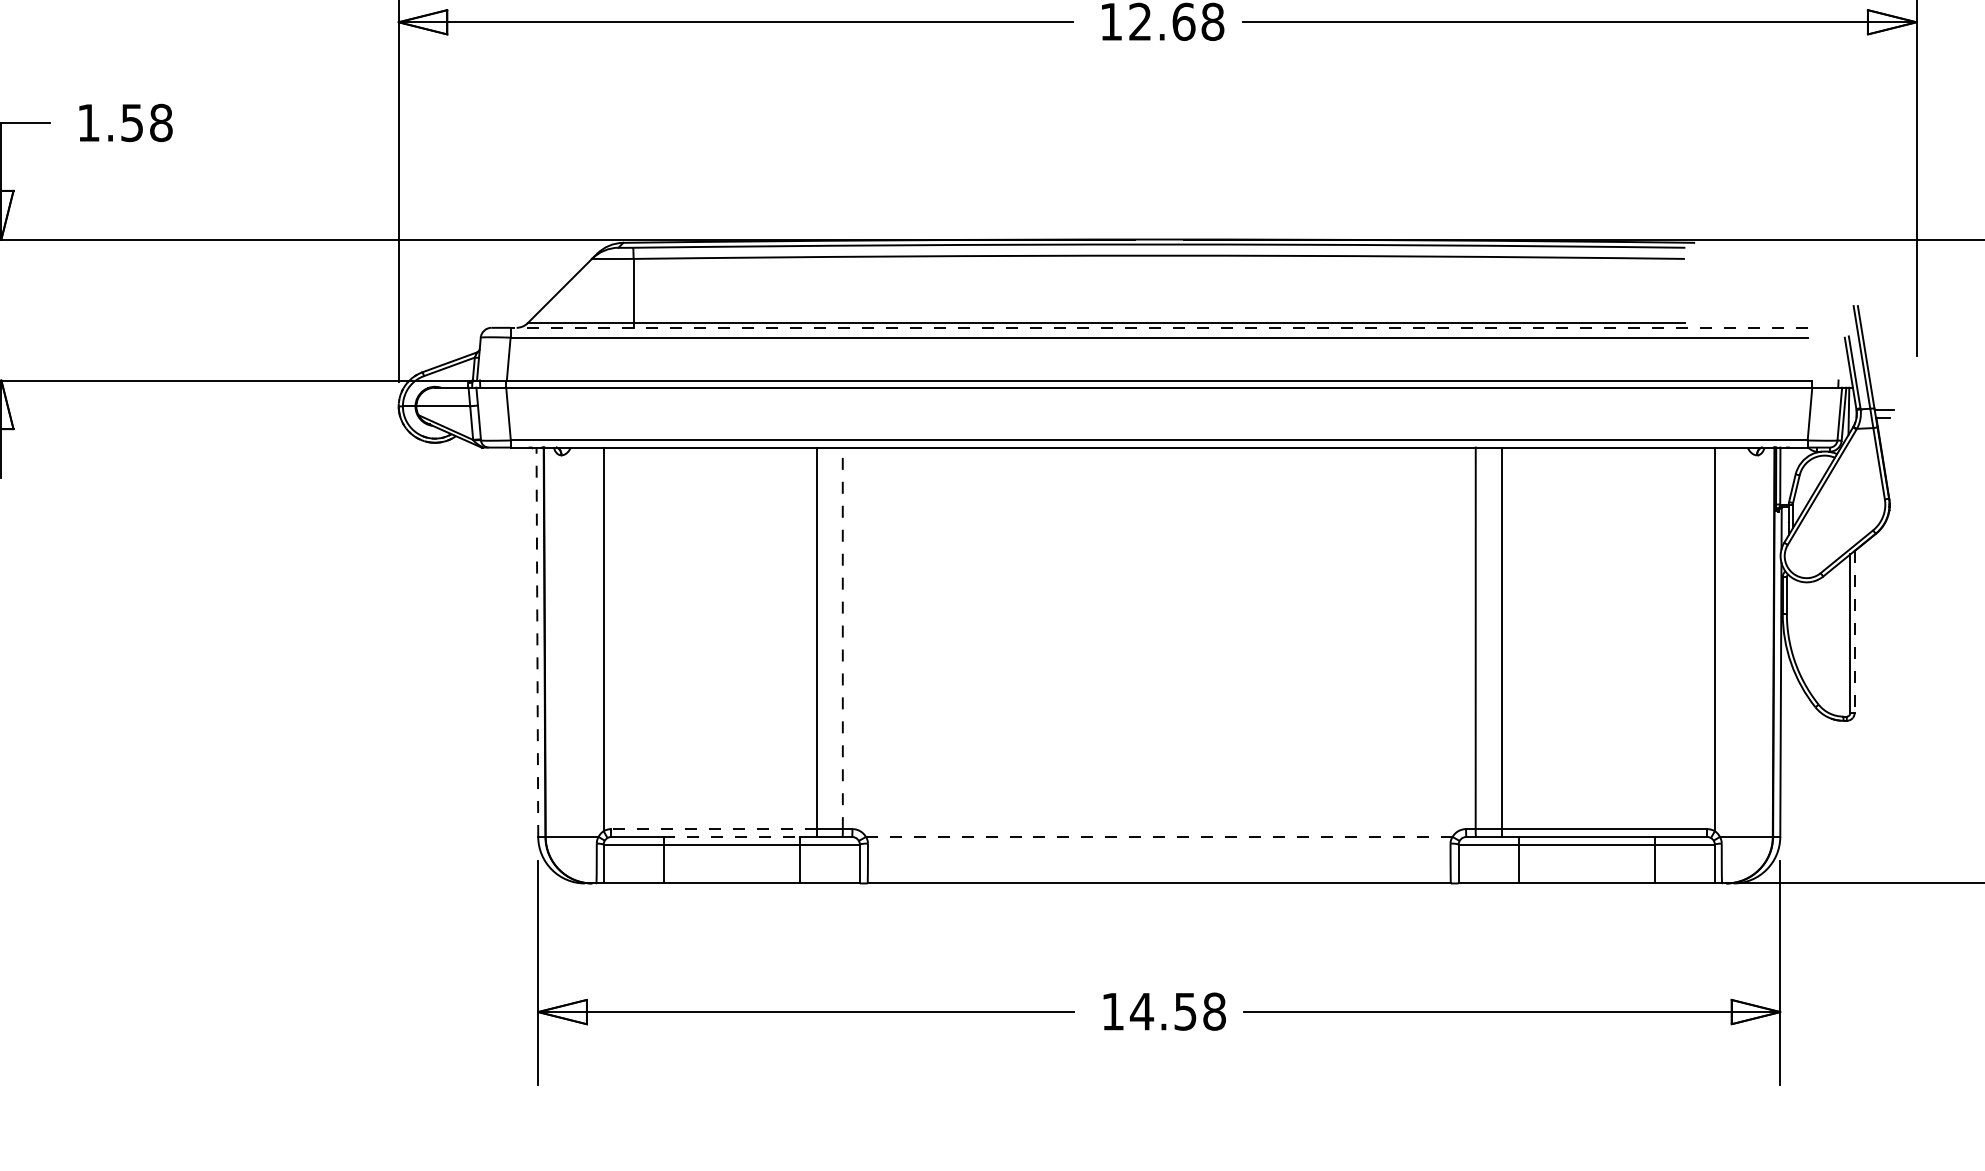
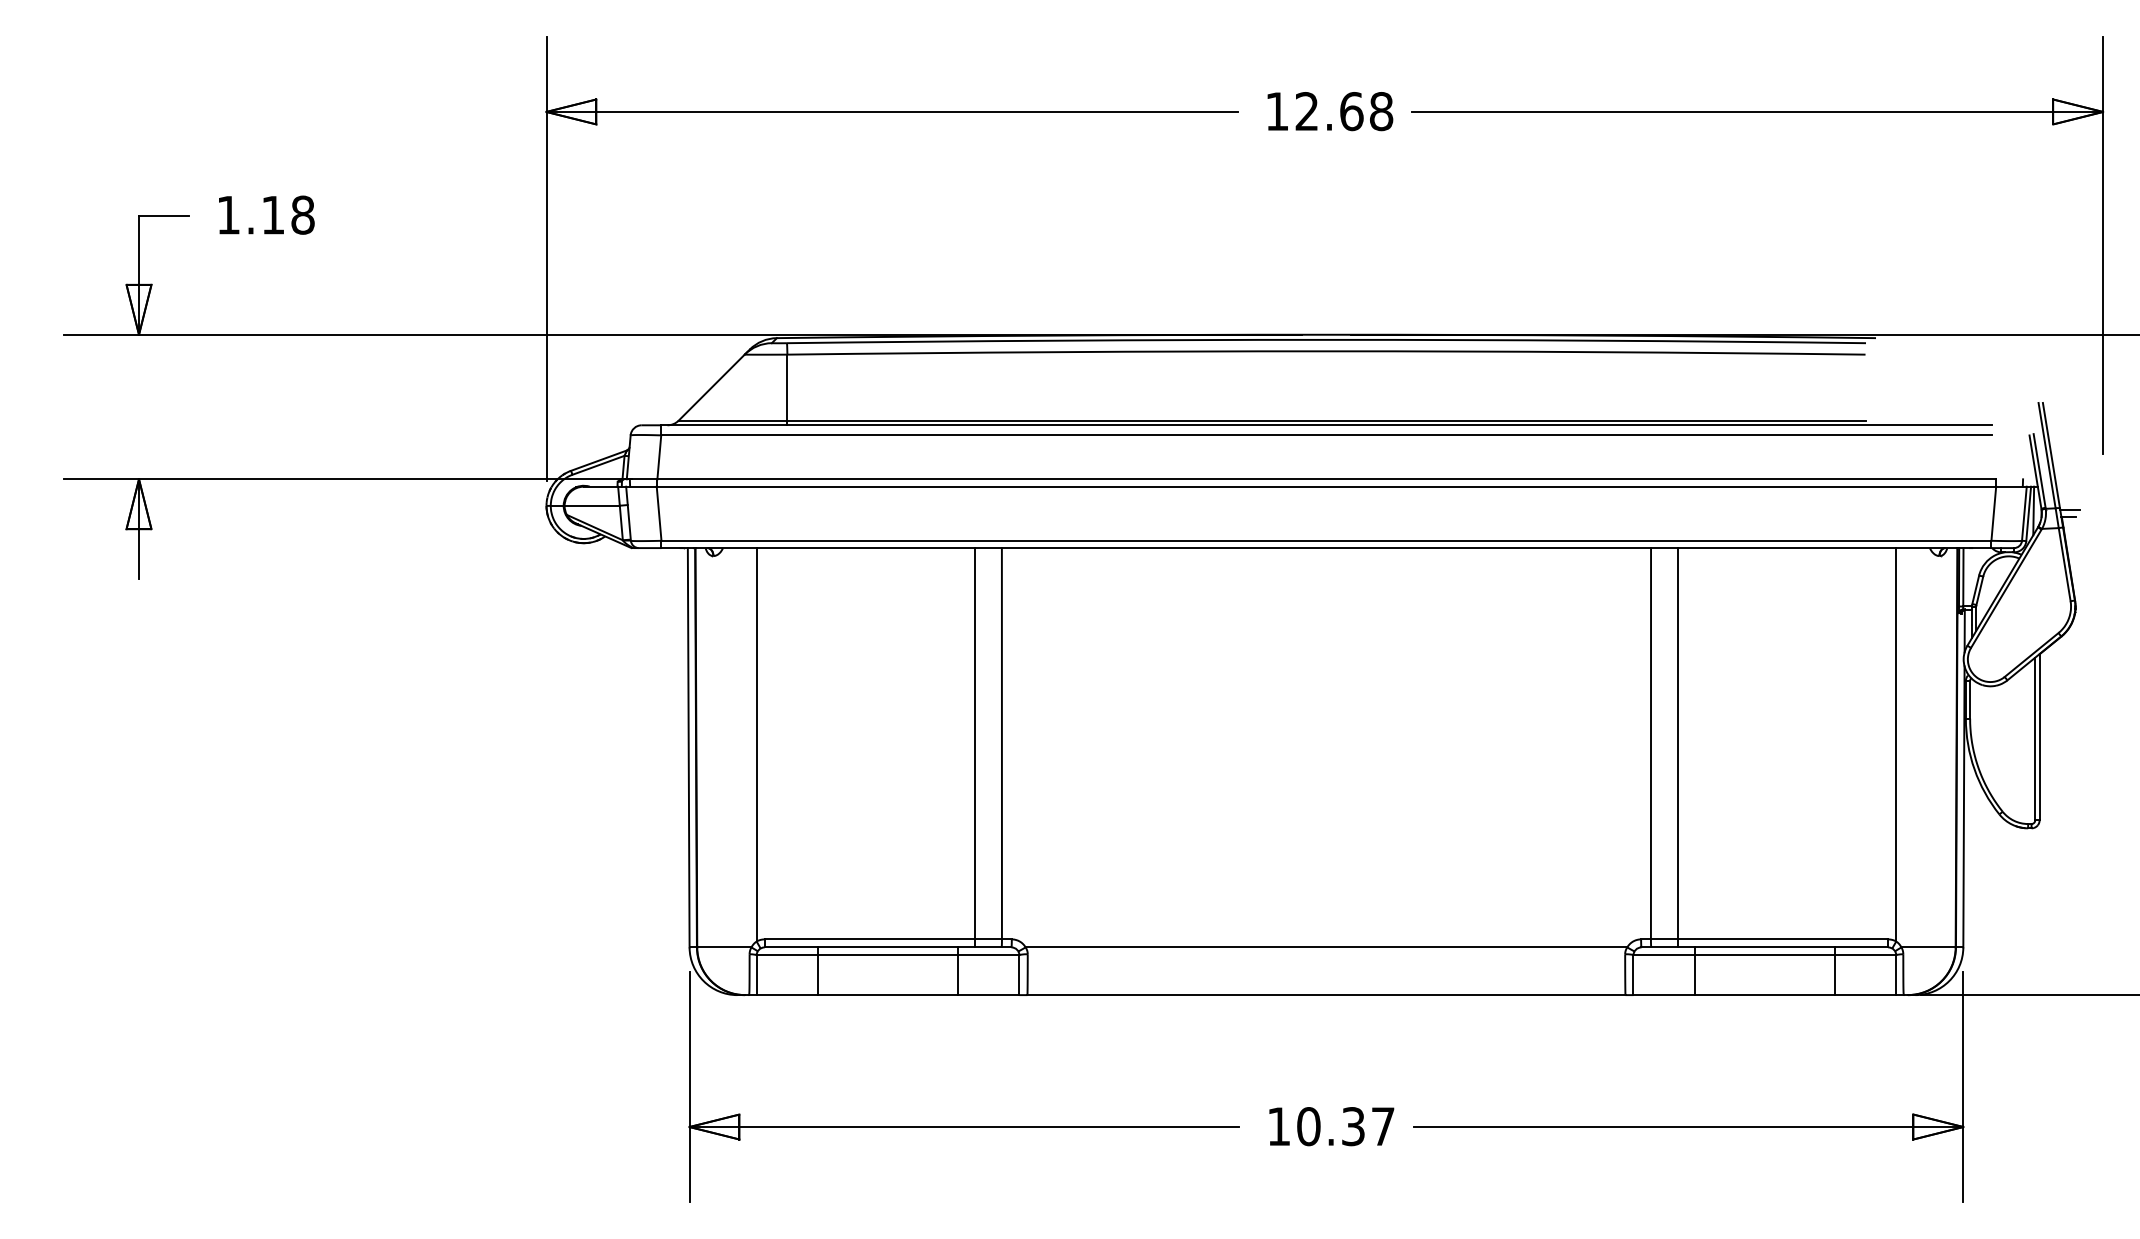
text: (132, 123) -> (273, 215), 1.58 -> 1.18
line: (1158, 328) -> (1325, 425), dashed -> solid
line: (1854, 632) -> (2039, 737), dashed -> solid
line: (842, 638) -> (1001, 743), dashed -> solid
line: (537, 642) -> (688, 747), dashed -> solid
line: (713, 829) -> (869, 939), dashed -> solid
line: (732, 837) -> (888, 947), dashed -> solid
line: (1159, 837) -> (1326, 947), dashed -> solid
text: (1177, 1011) -> (1345, 1126), 14.58 -> 10.37

